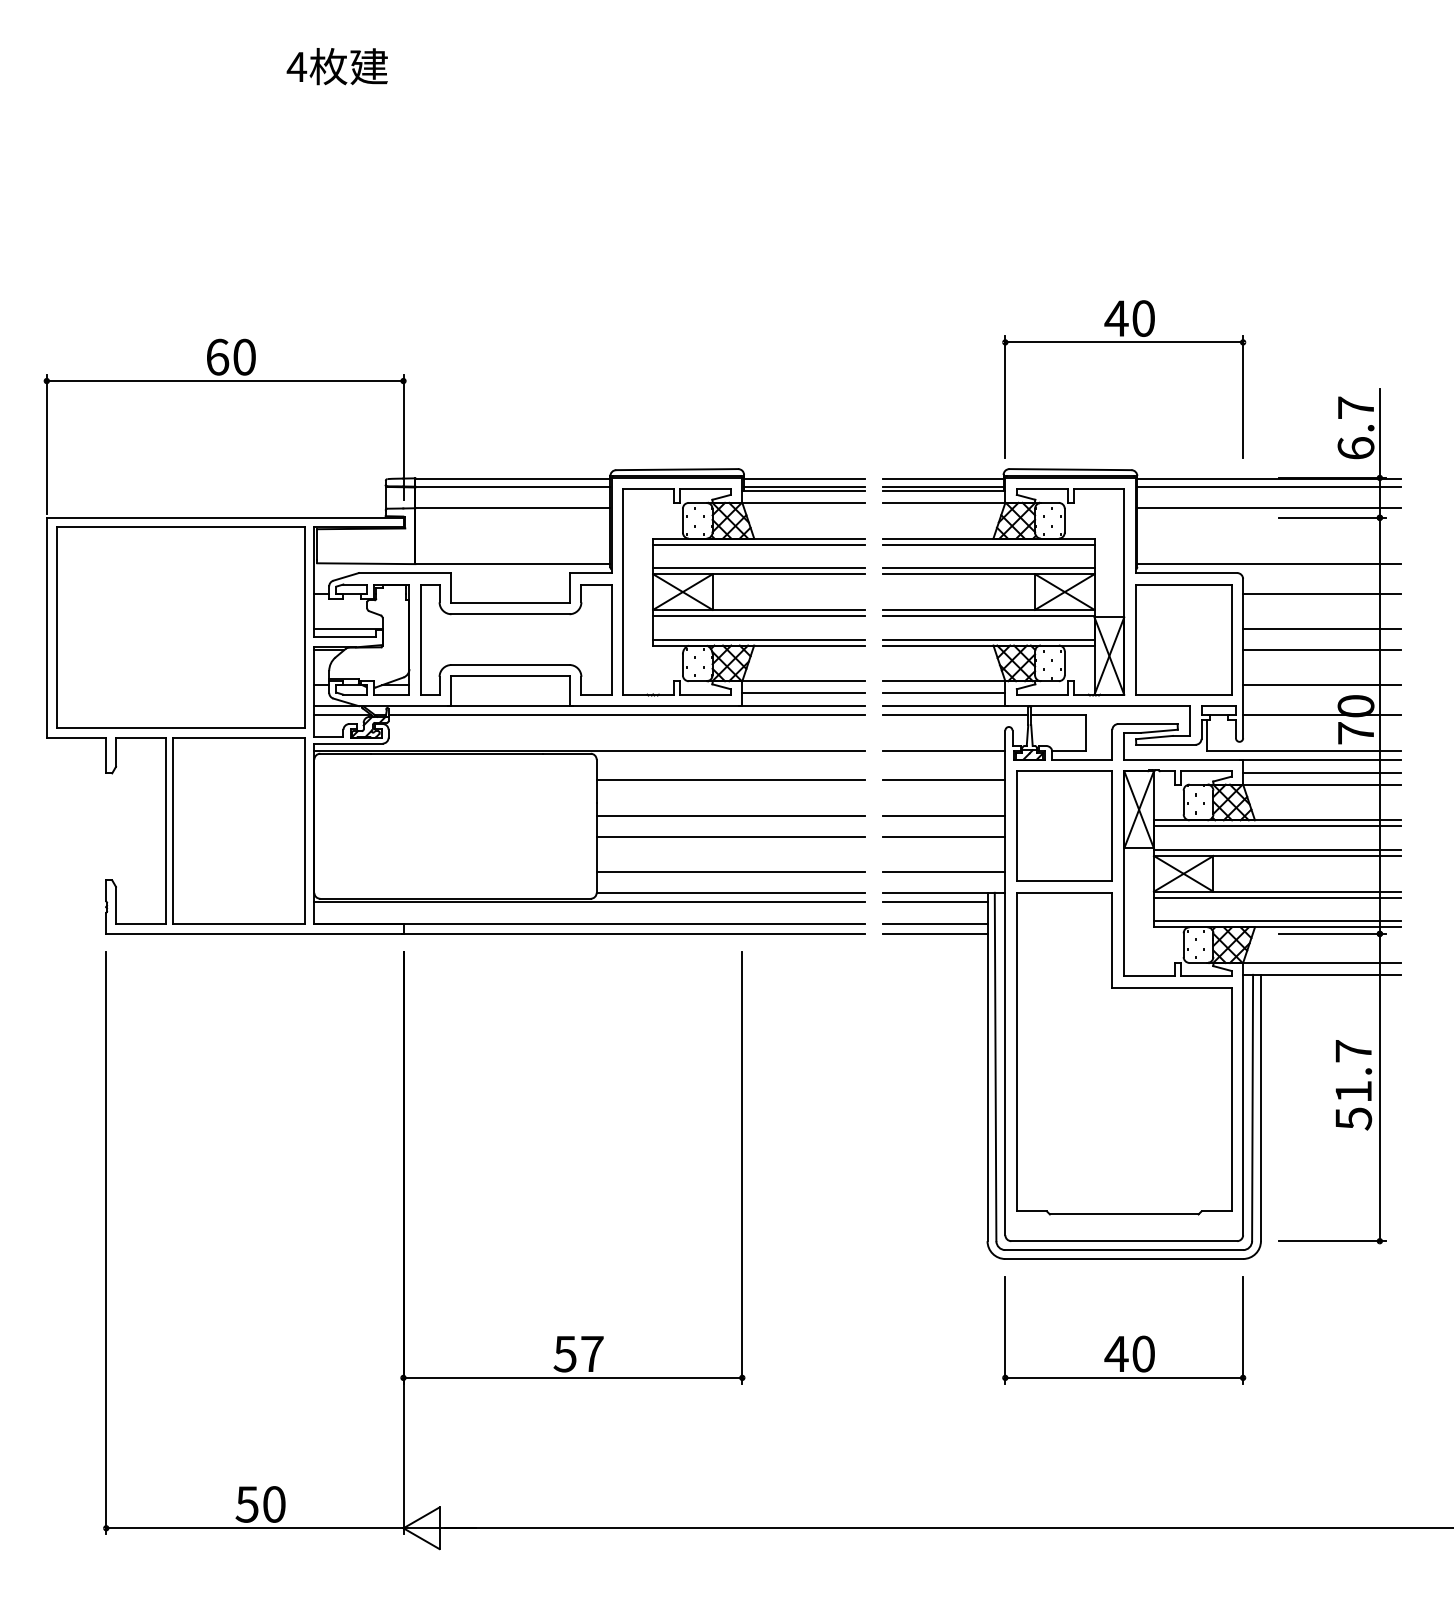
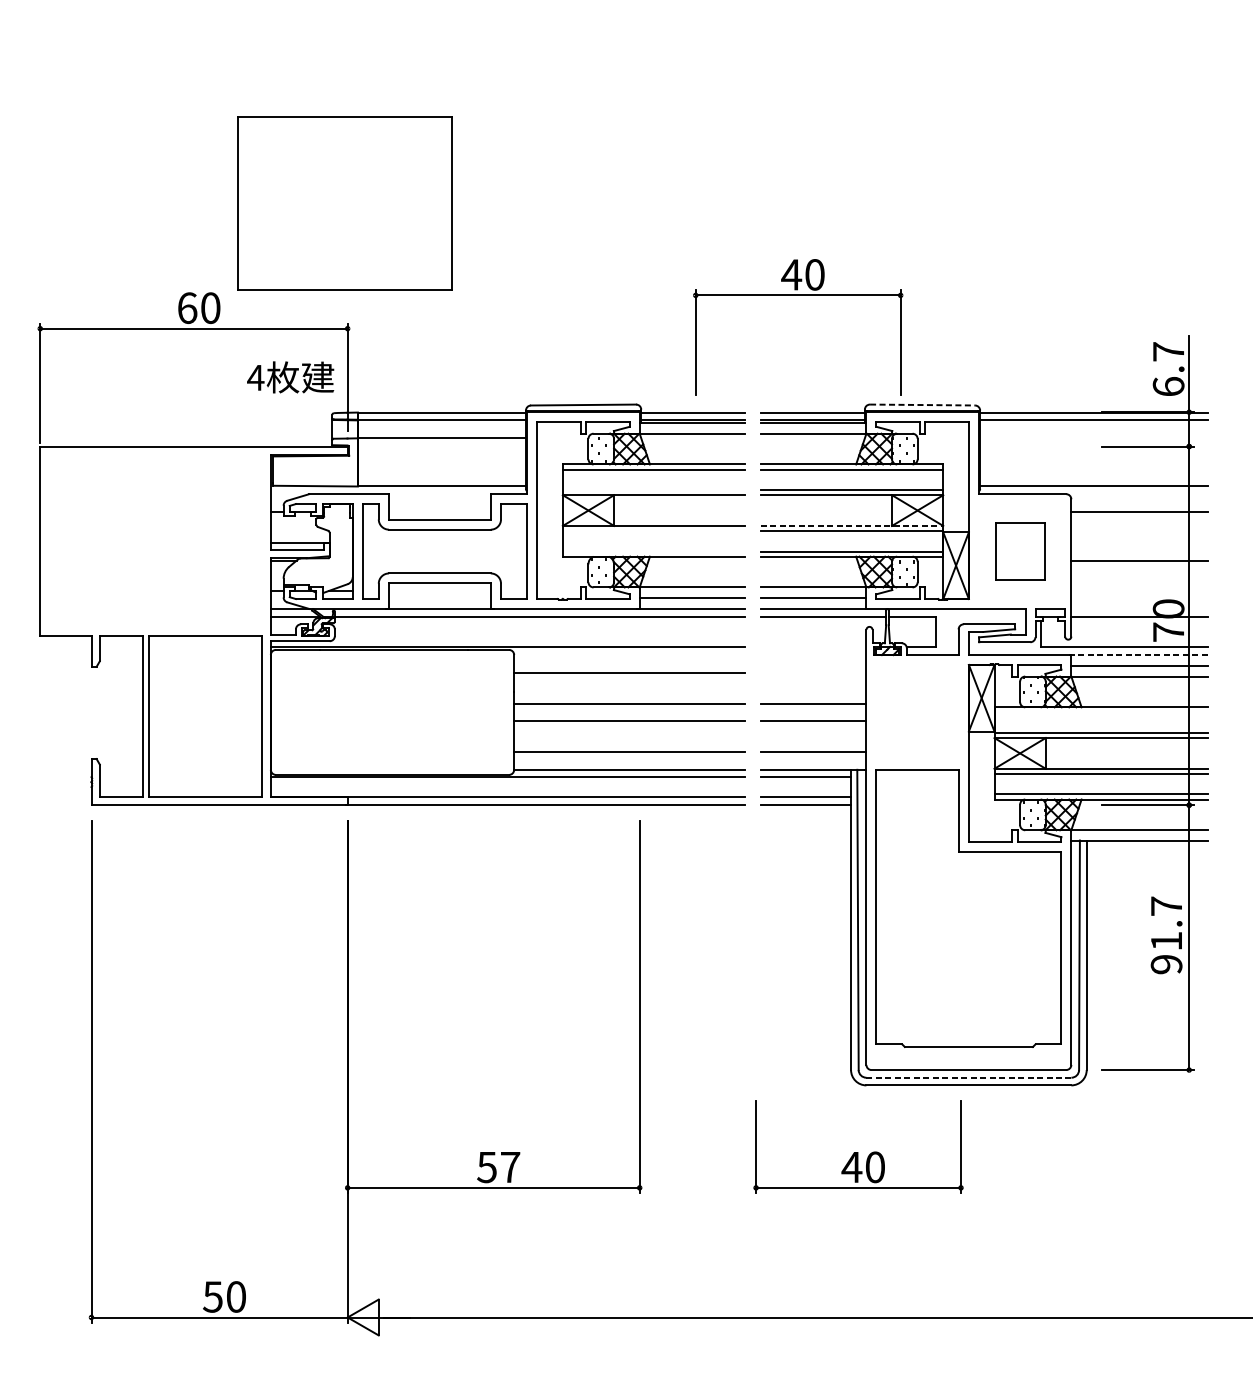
text: (336, 66) -> (289, 377), moved
part: (1124, 342) -> (798, 295), moved
line: (1070, 469) -> (922, 404), solid -> dashed
line: (1269, 508) -> (1094, 438), removed
line: (758, 568) -> (653, 490), removed
line: (988, 609) -> (851, 525), solid -> dashed
line: (758, 615) -> (653, 530), removed
part: (180, 627) -> (345, 203), moved
line: (1322, 629) -> (1139, 542), removed
line: (758, 639) -> (653, 551), removed
part: (1183, 639) -> (1019, 551), size x0.6
line: (1322, 685) -> (1139, 591), removed
line: (943, 750) -> (813, 647), removed
line: (1320, 759) -> (1138, 654), solid -> dashed
line: (943, 780) -> (813, 672), removed
part: (1064, 825) -> (917, 711), removed
line: (1277, 826) -> (1100, 712), removed
text: (1353, 1118) -> (1166, 964), 51.7 -> 91.7
line: (1124, 1250) -> (969, 1078), solid -> dashed
part: (1123, 1336) -> (857, 1152), moved

